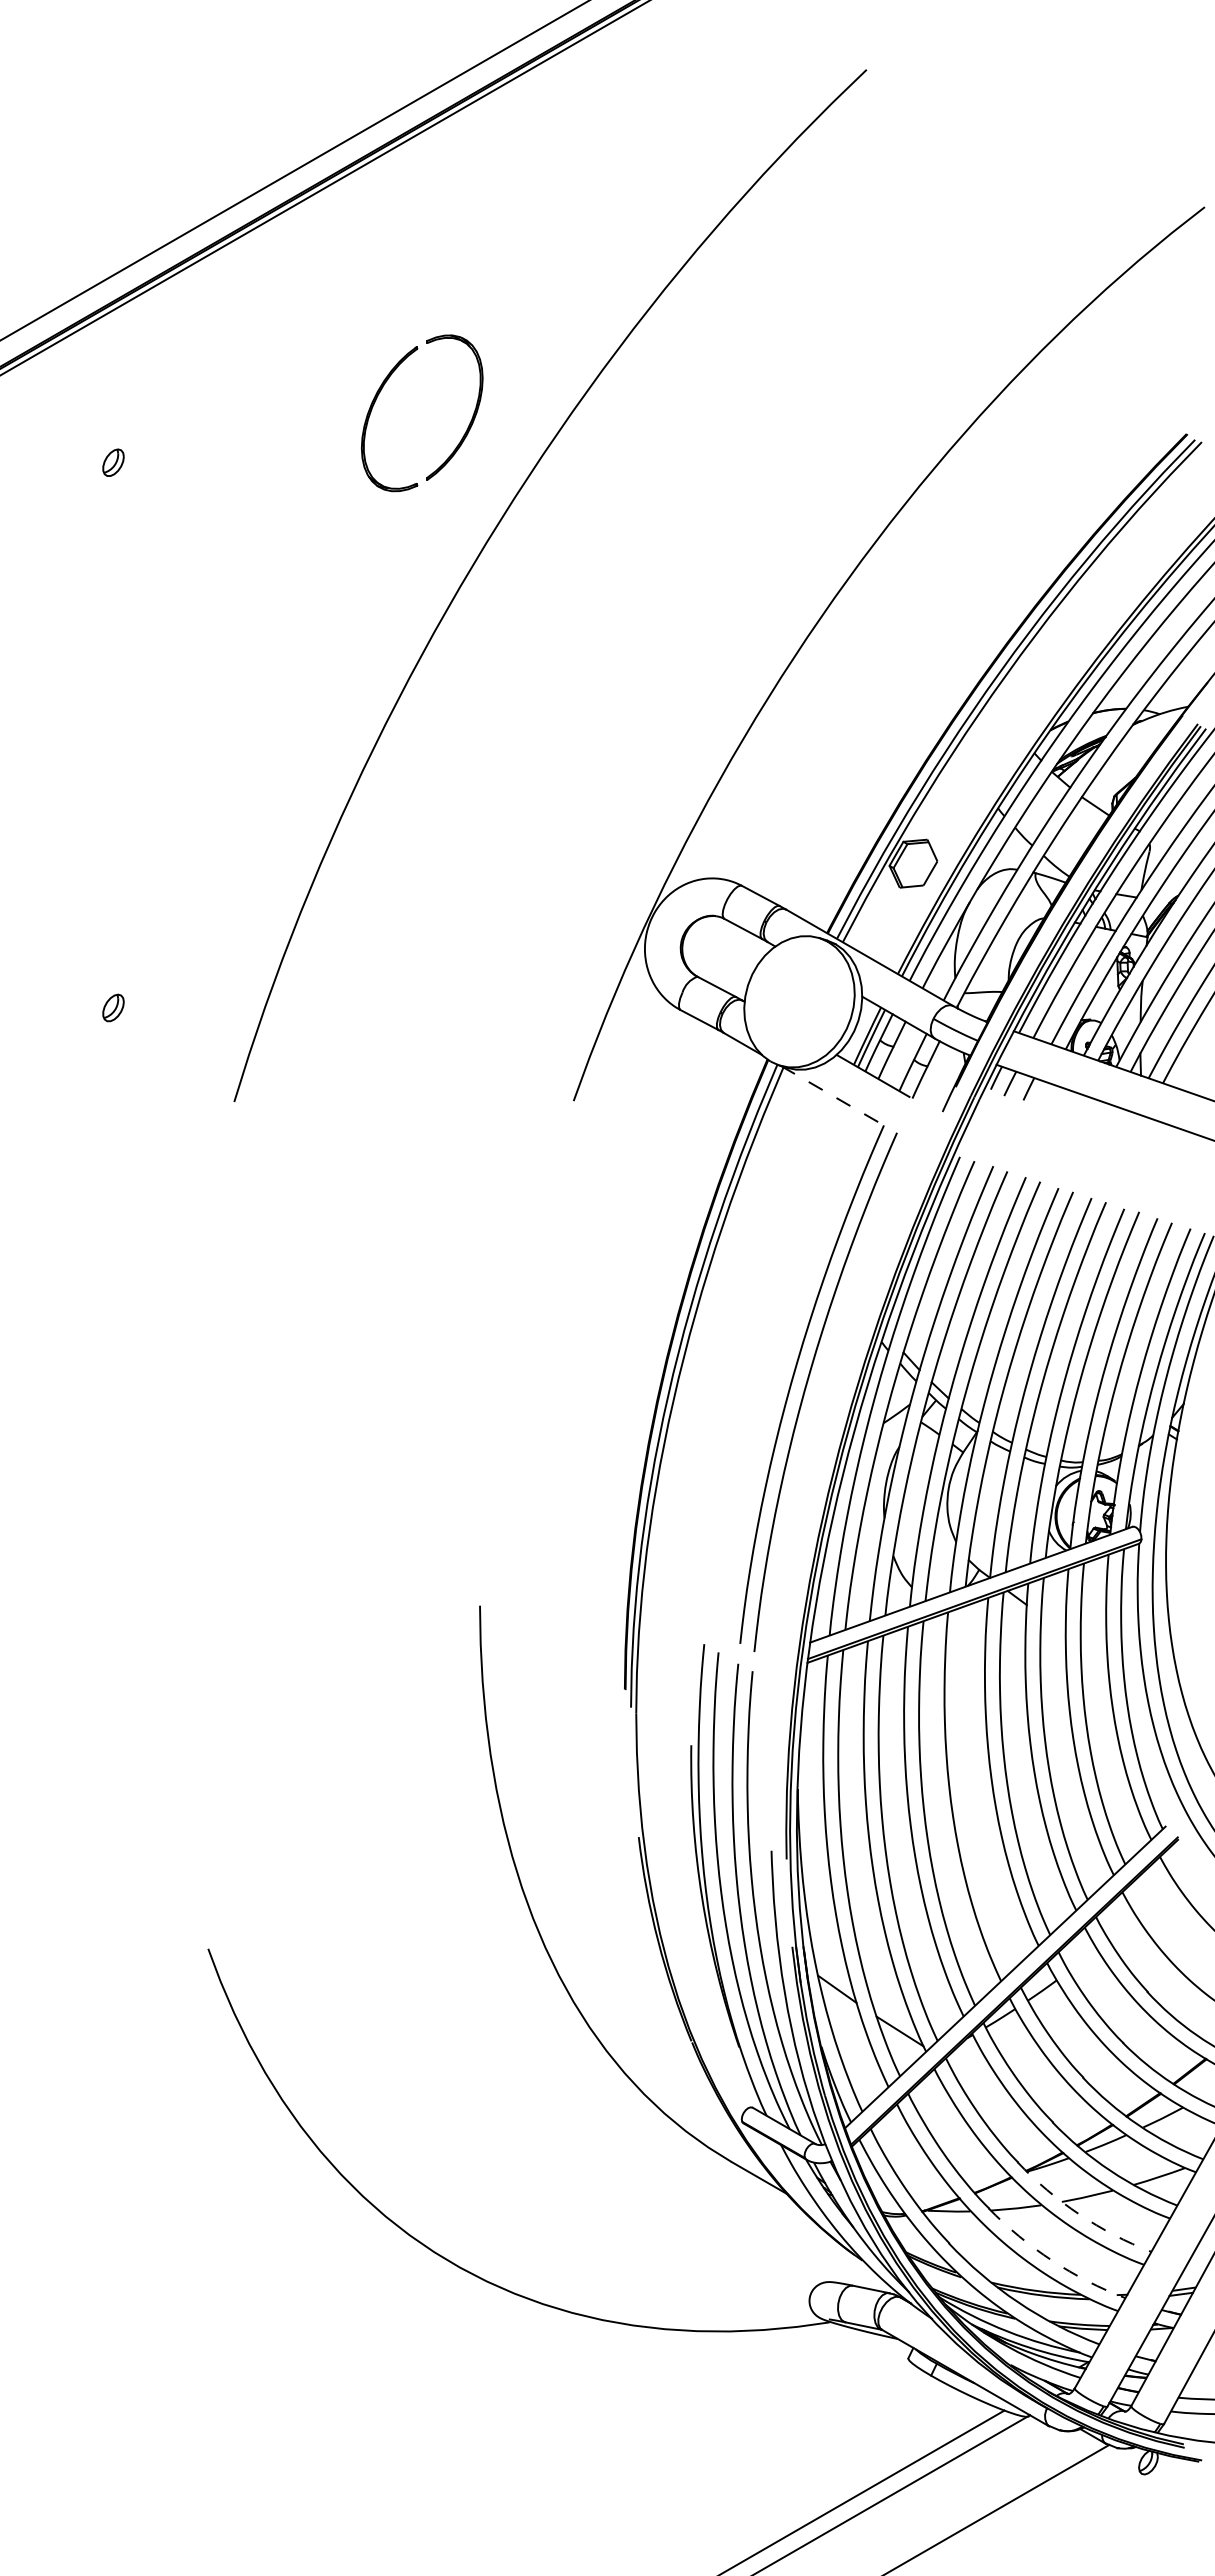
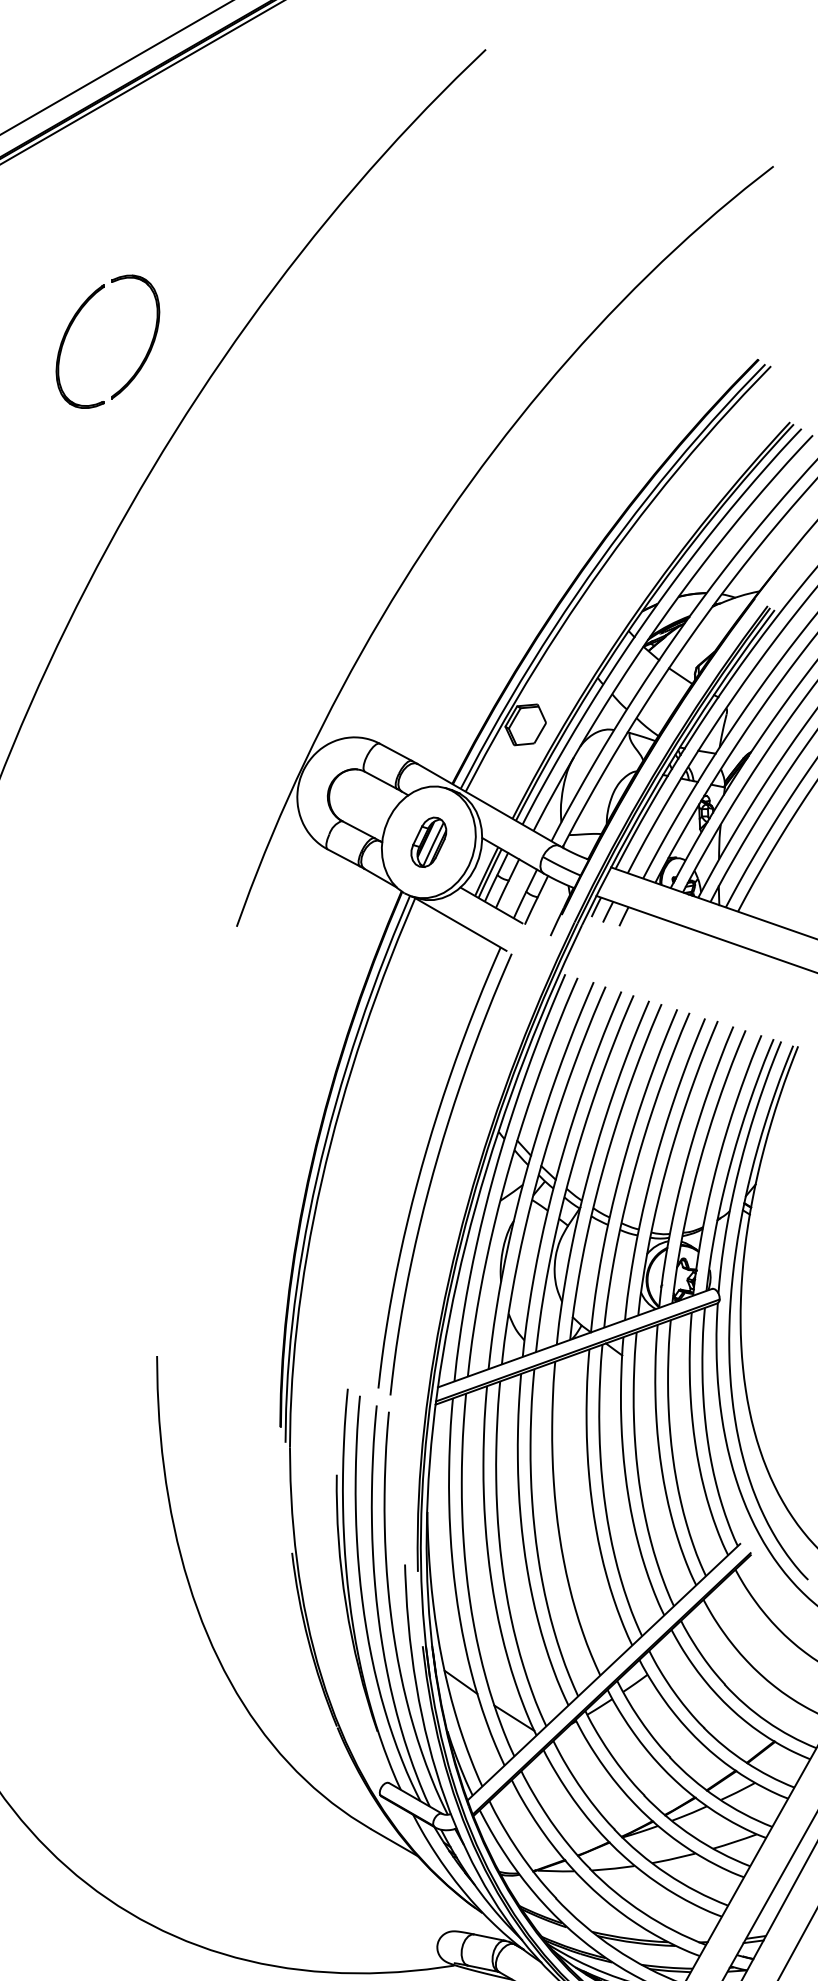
part: (799, 1001) -> (428, 842), added
line: (836, 1097) -> (460, 923), dashed -> solid
arc: (1079, 2214) -> (667, 1873), dashed -> solid
arc: (1052, 2260) -> (644, 1913), dashed -> solid

